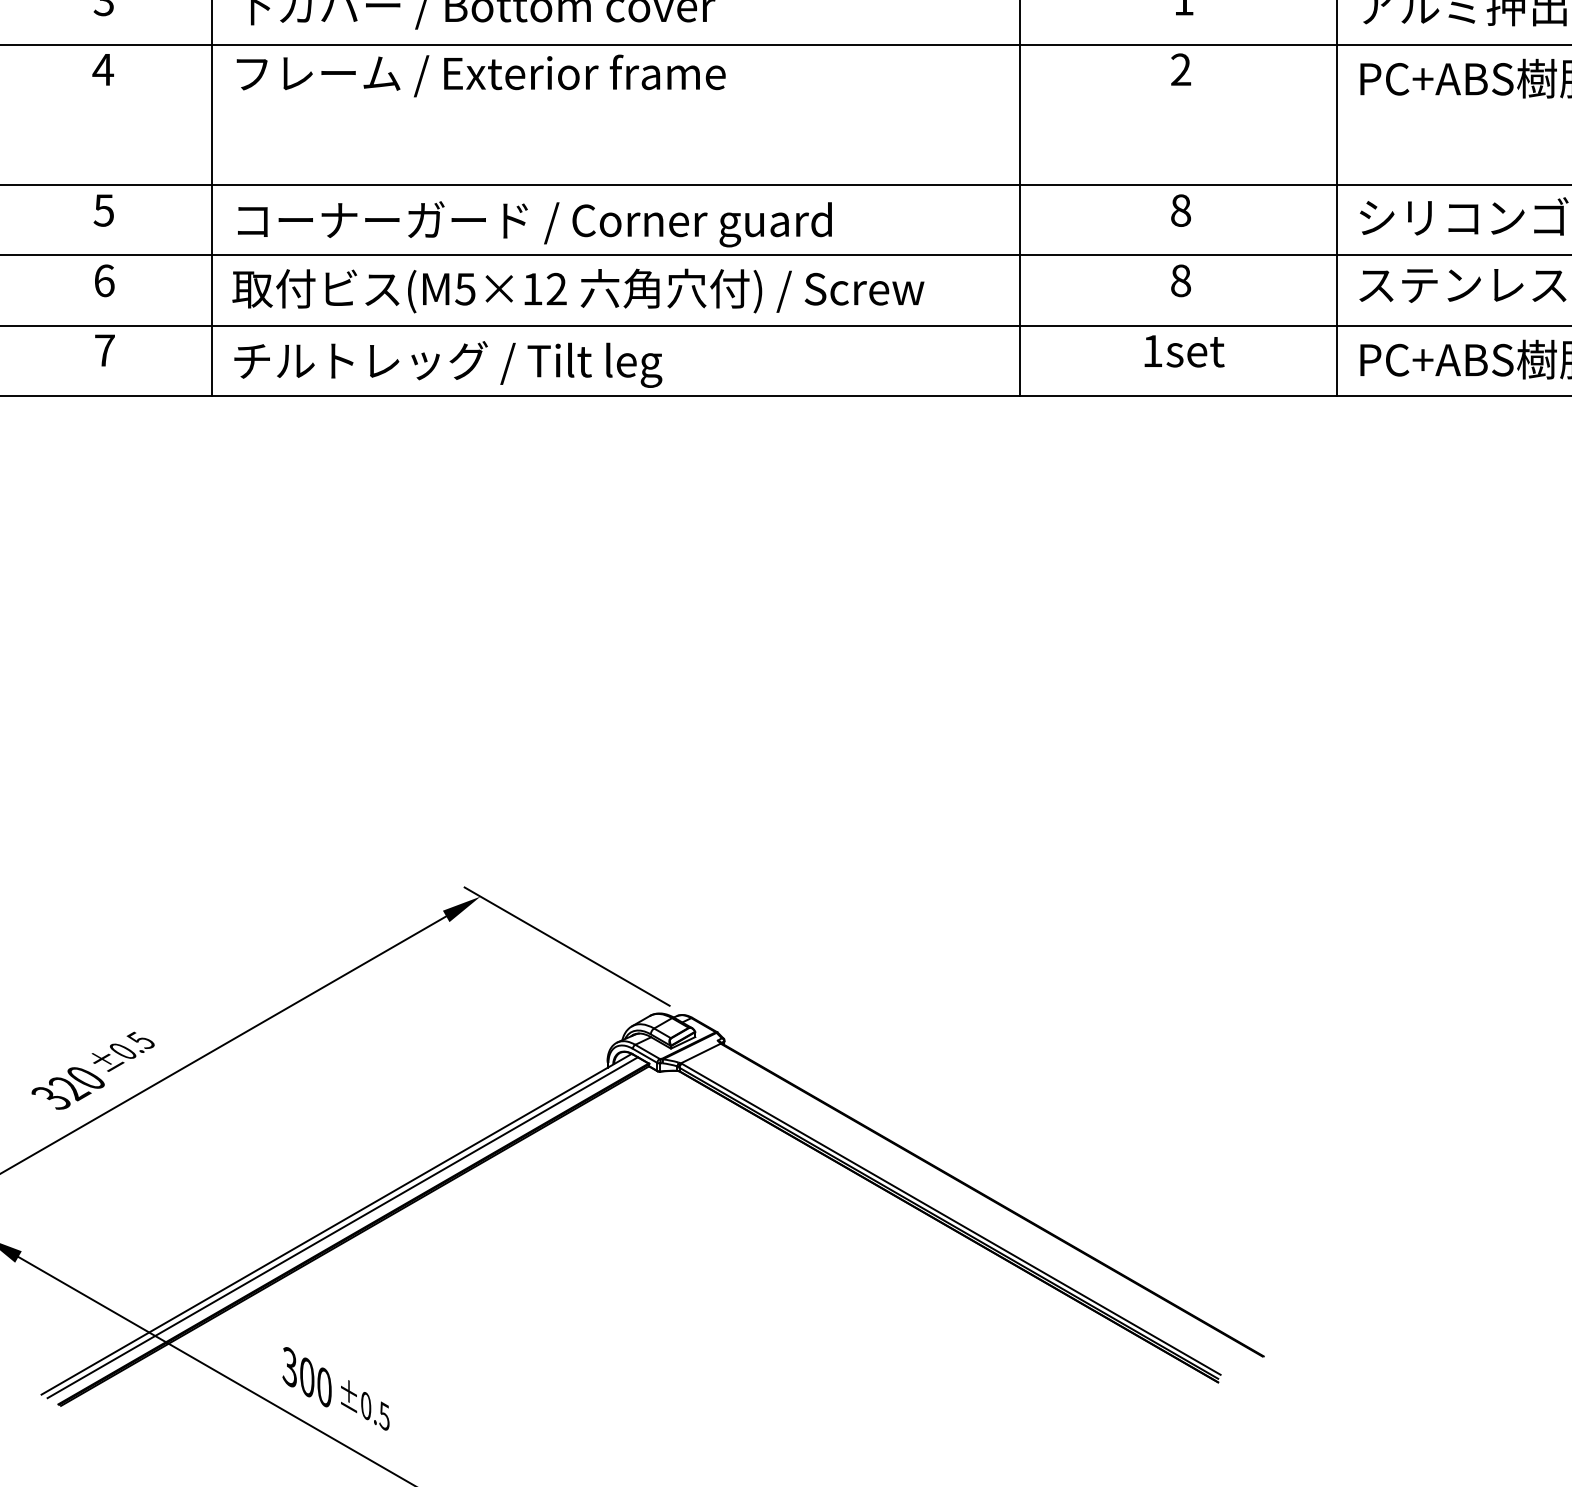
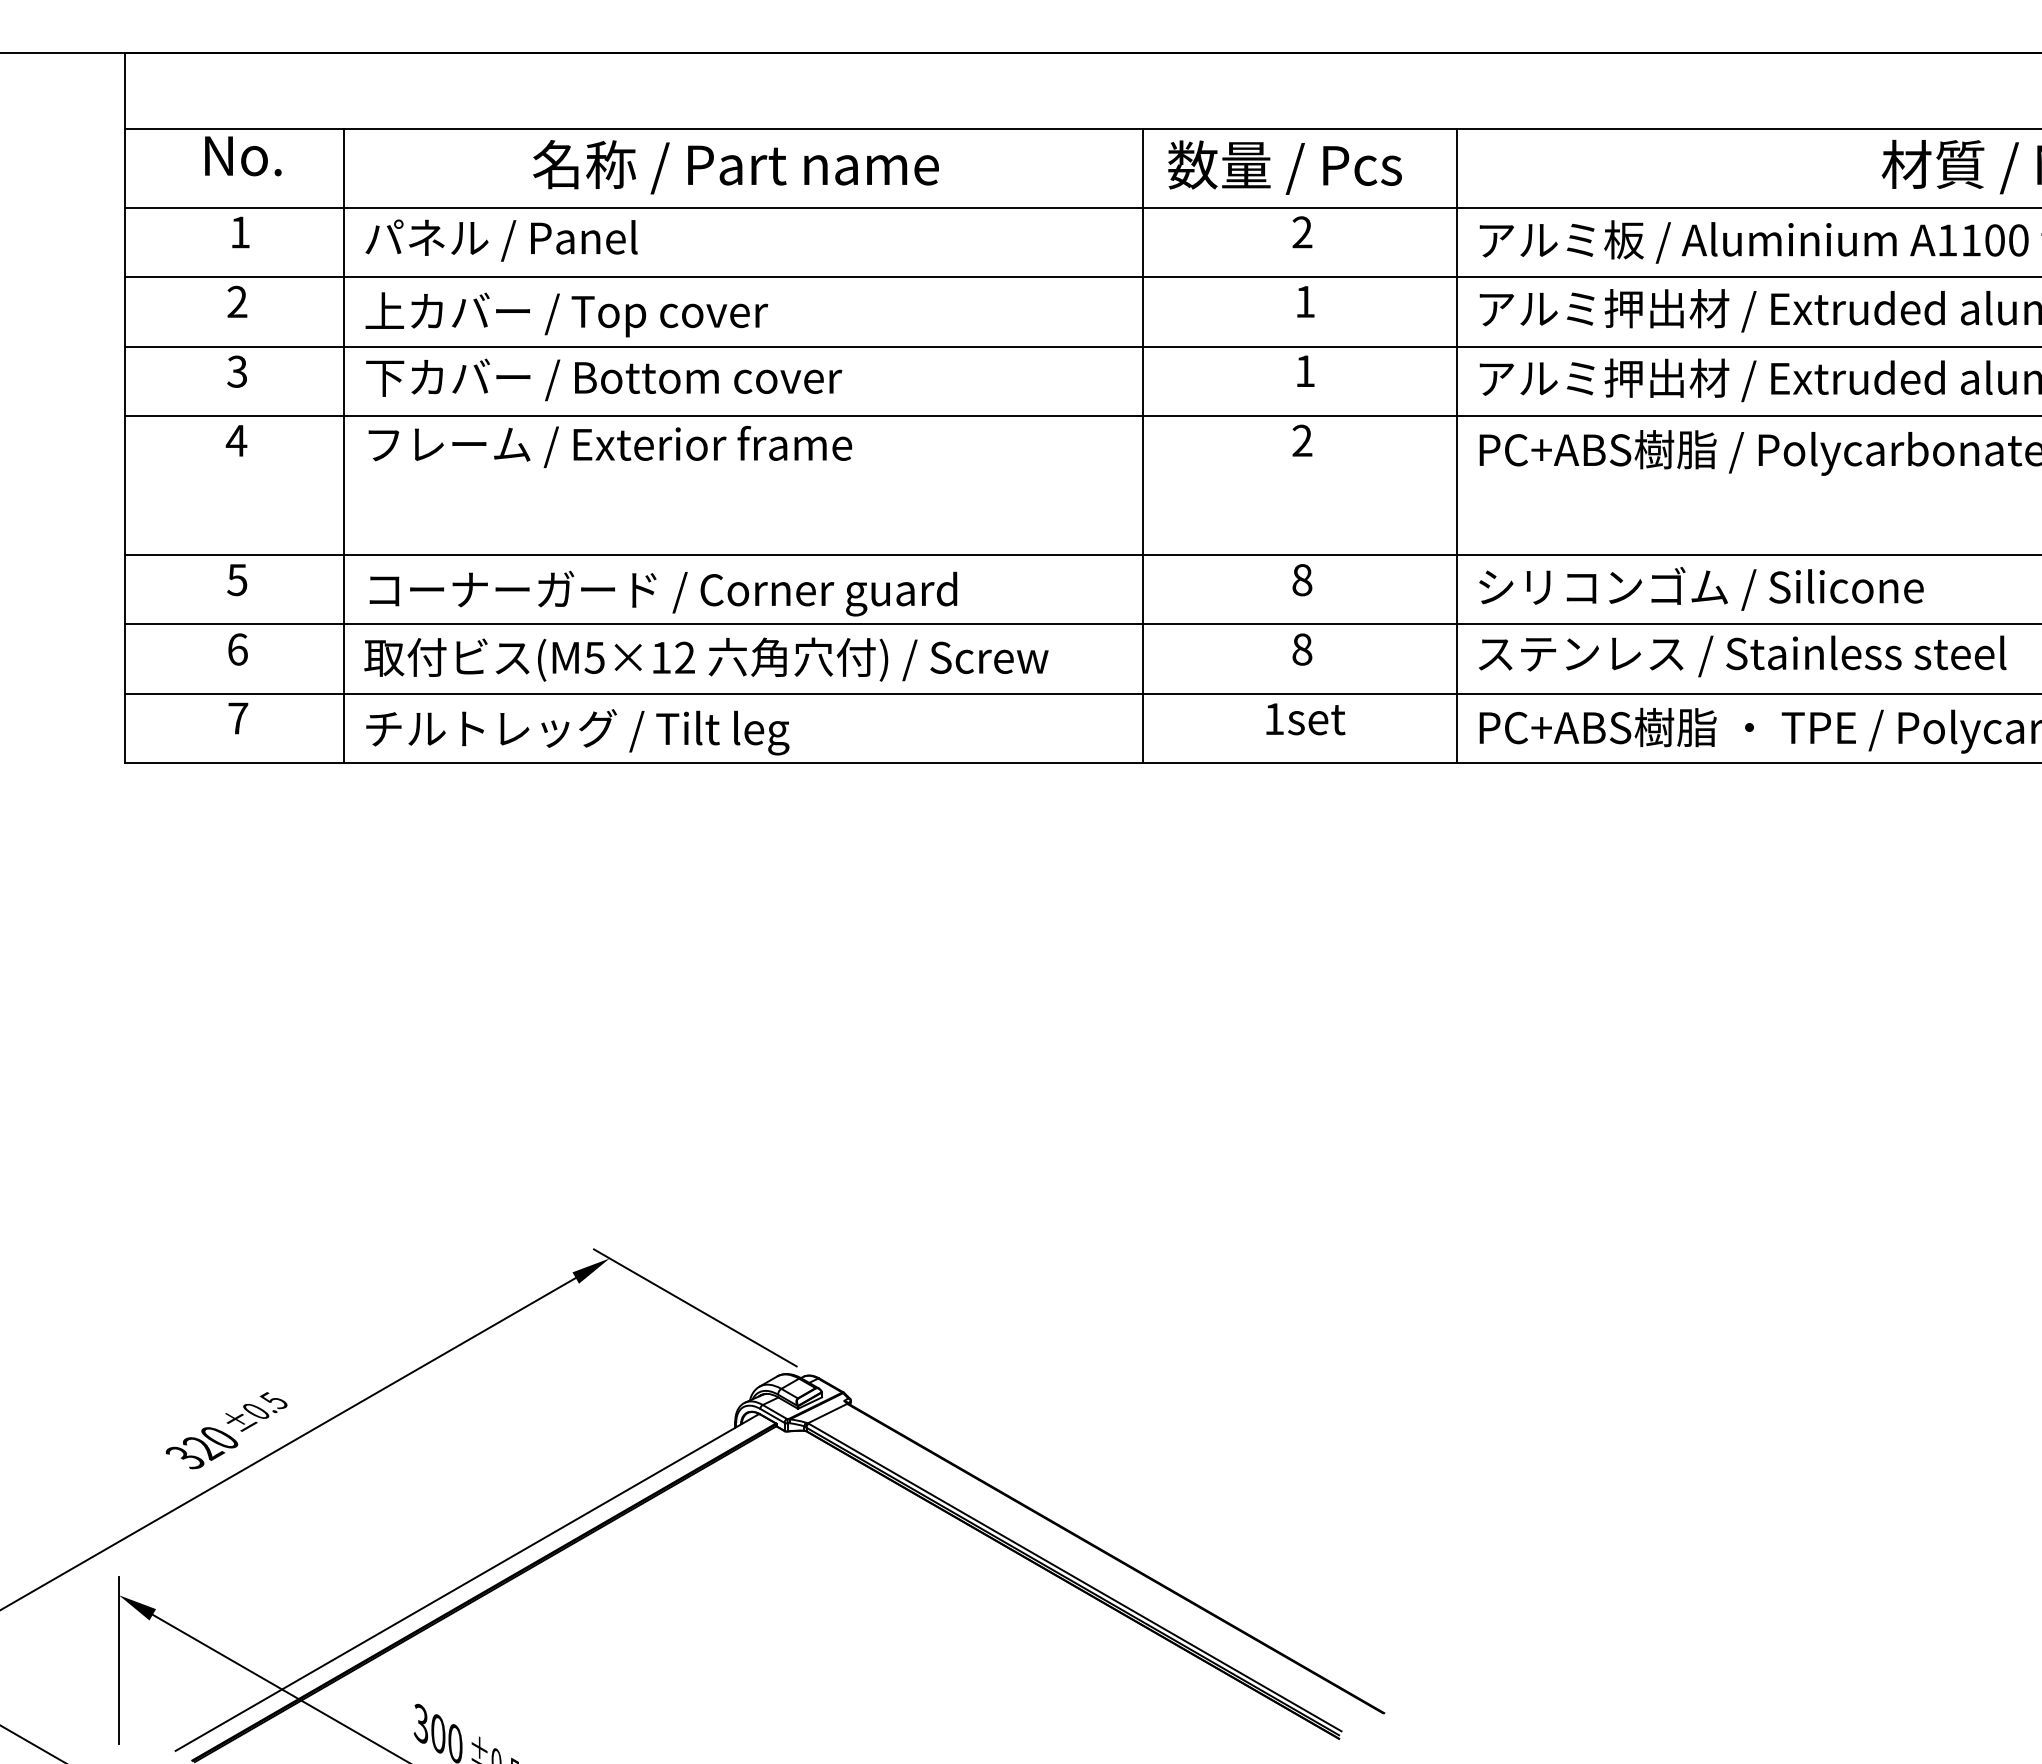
line: (342, 1227) -> (473, 1585), removed

